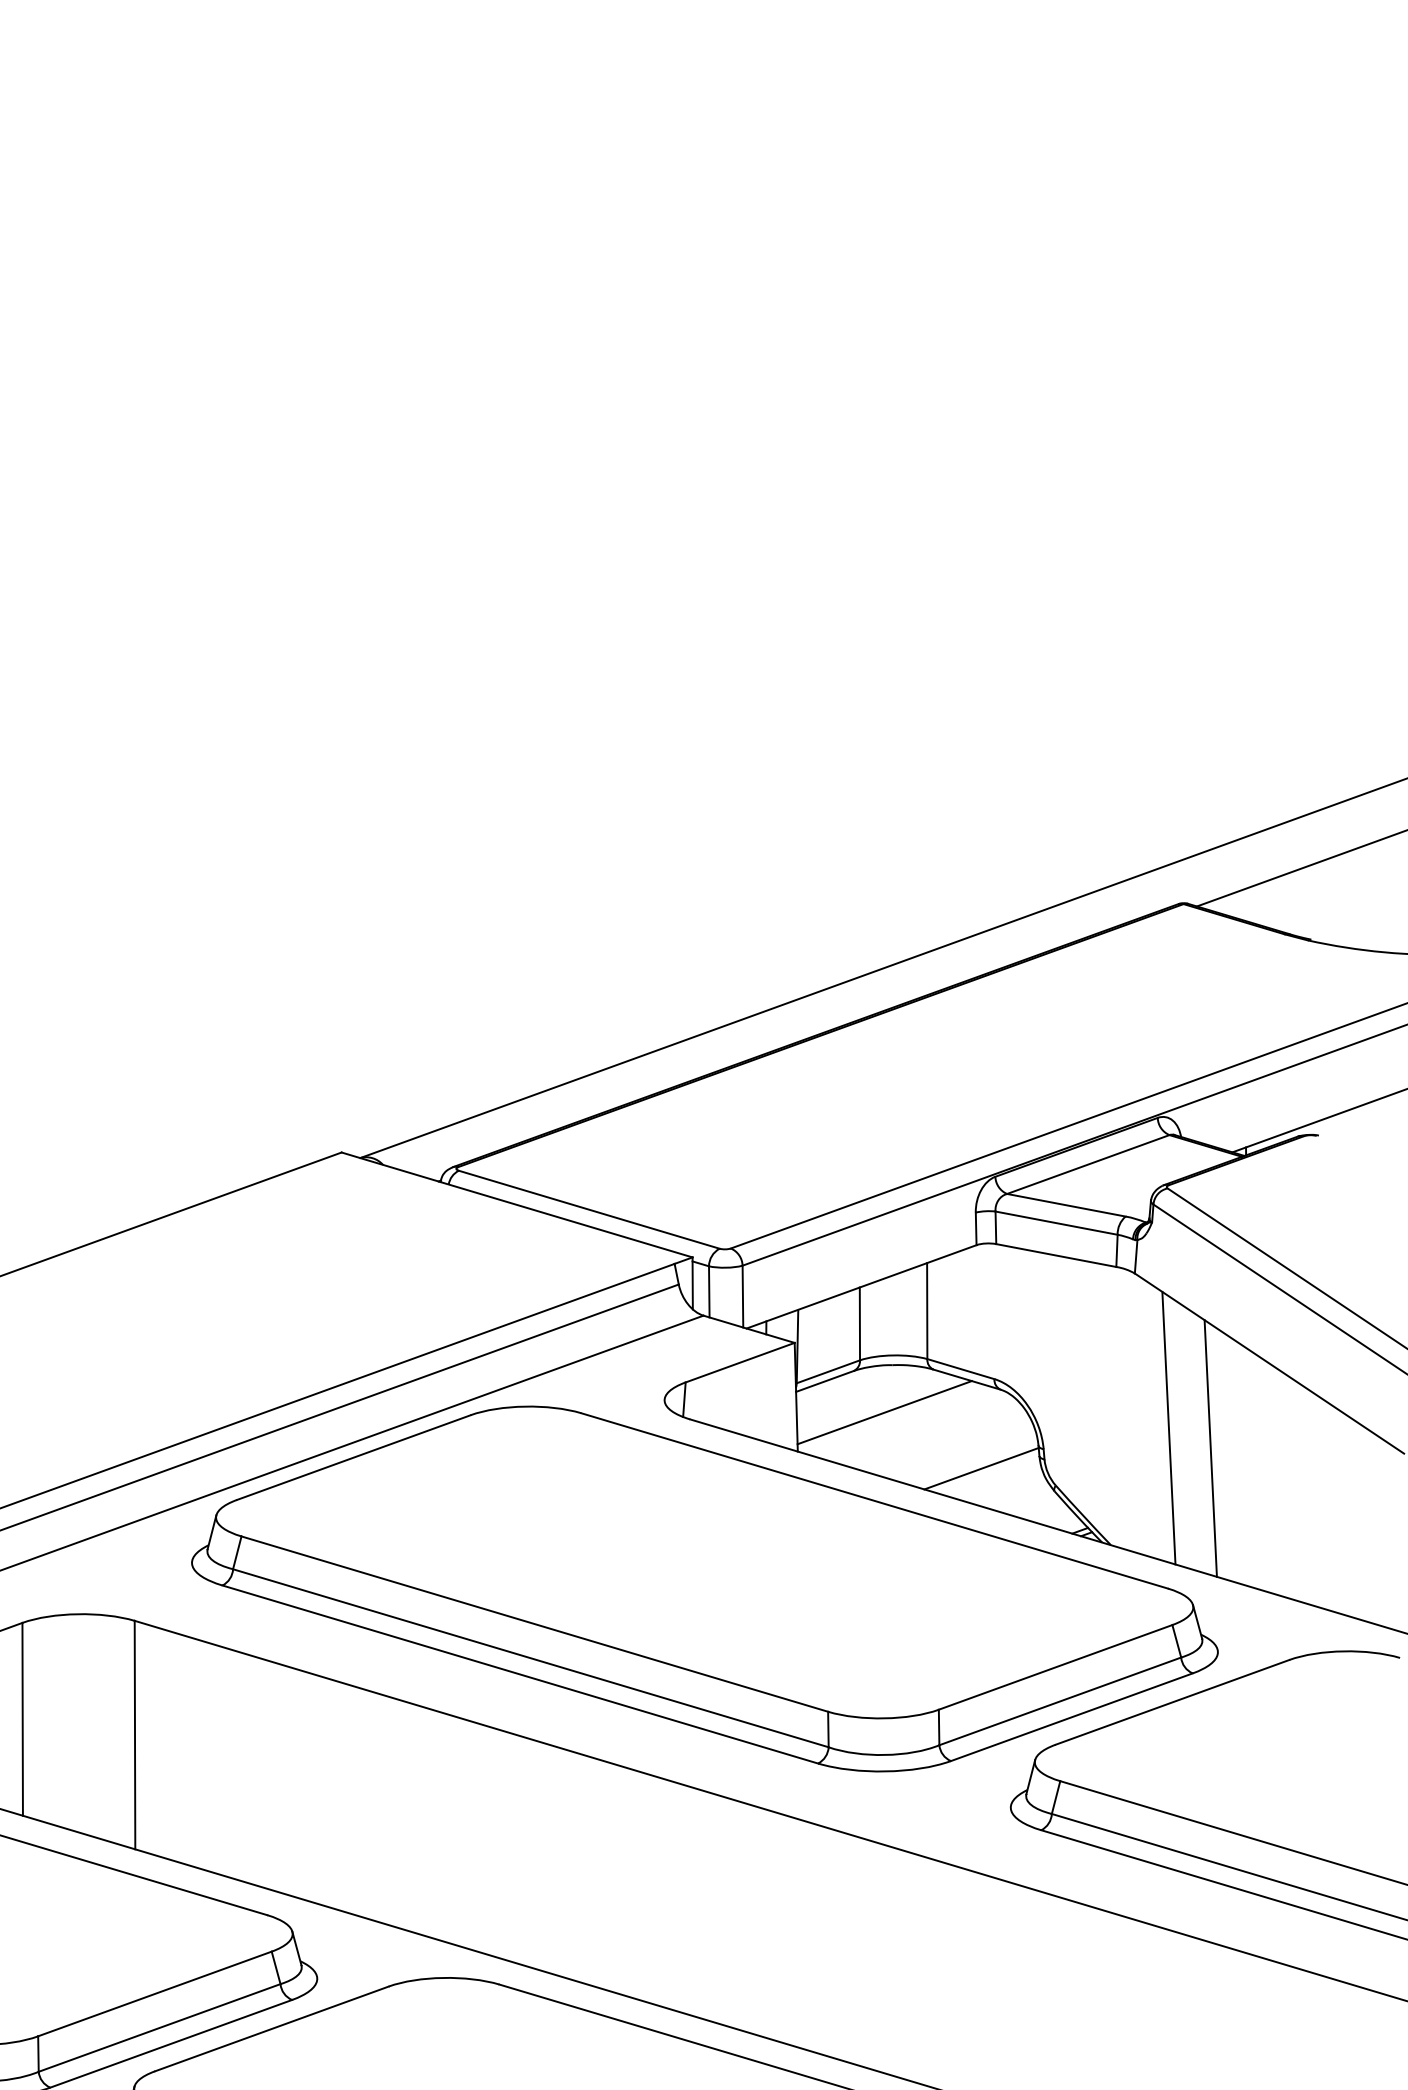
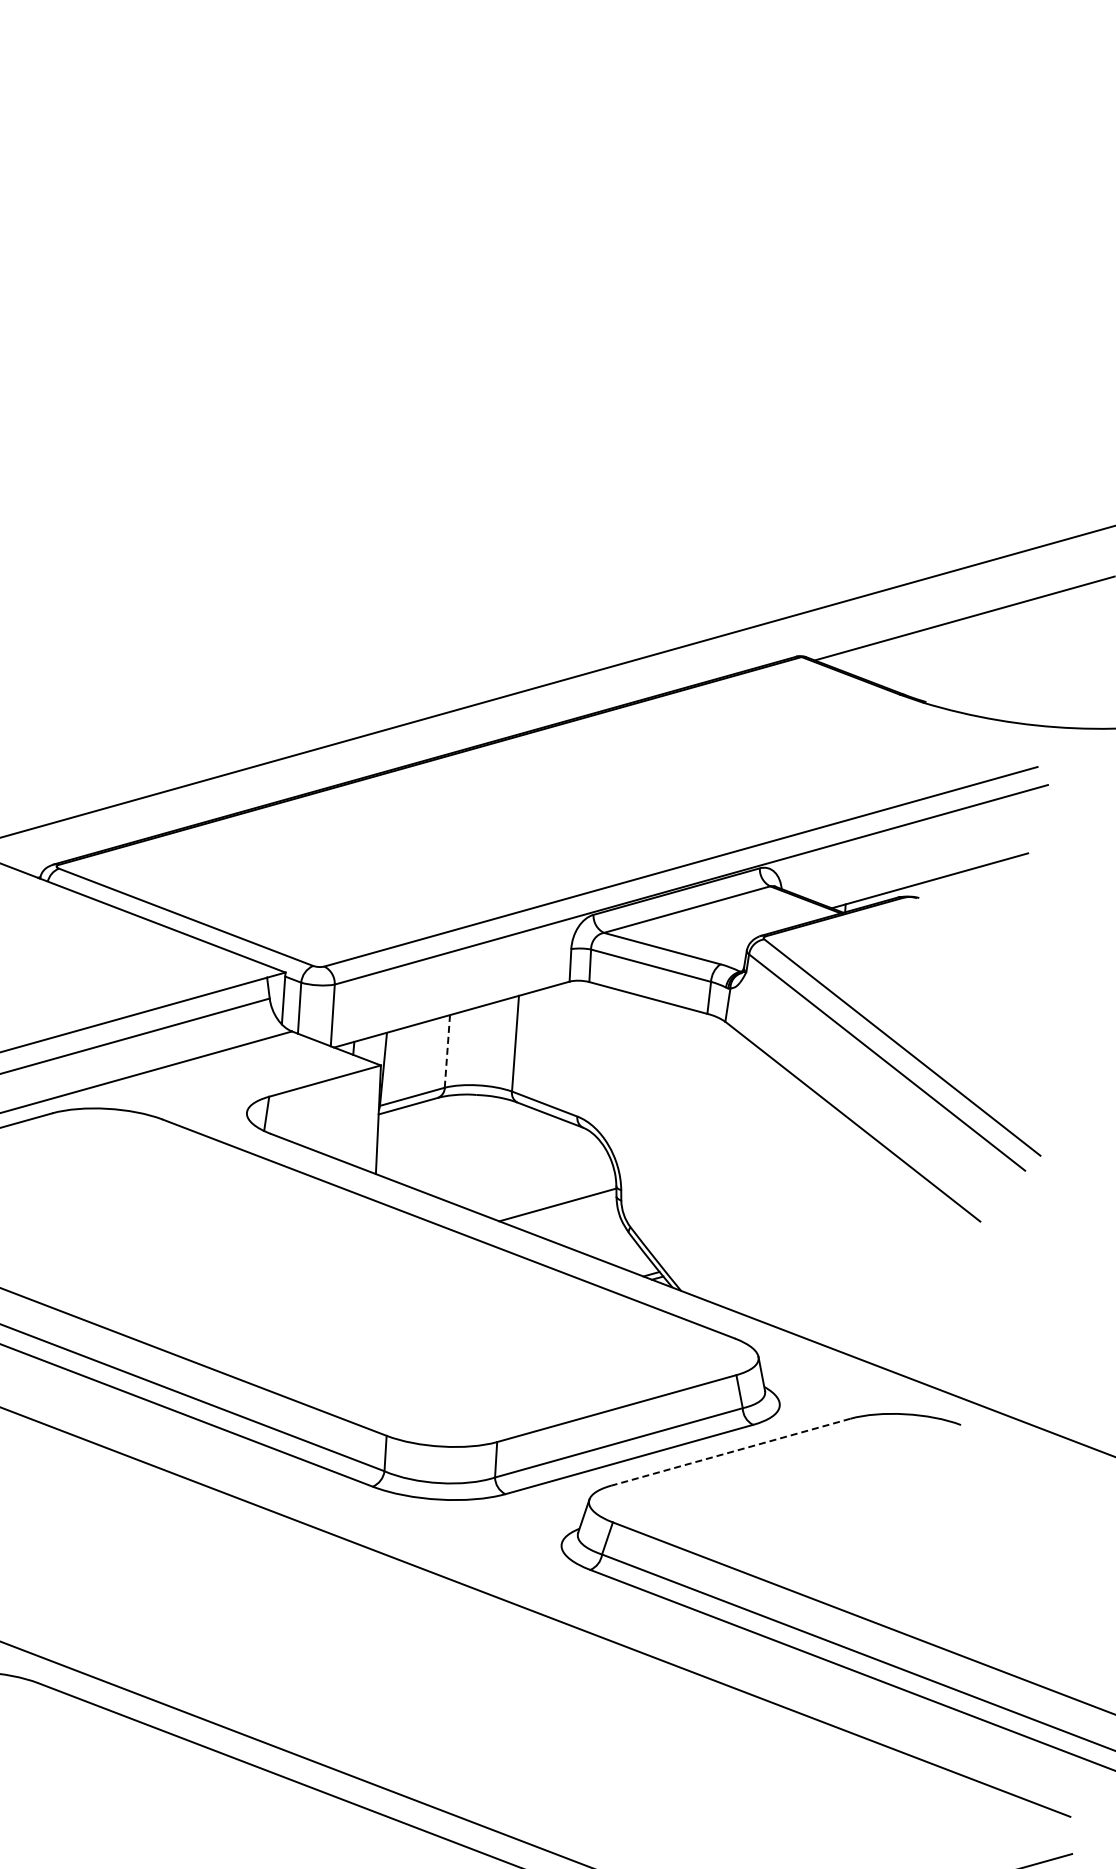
line: (859, 1323) -> (447, 1050), solid -> dashed
line: (884, 1412) -> (465, 1141), removed
line: (1168, 1427) -> (747, 1177), removed
line: (1210, 1448) -> (787, 1201), removed
line: (1172, 1702) -> (730, 1452), solid -> dashed

